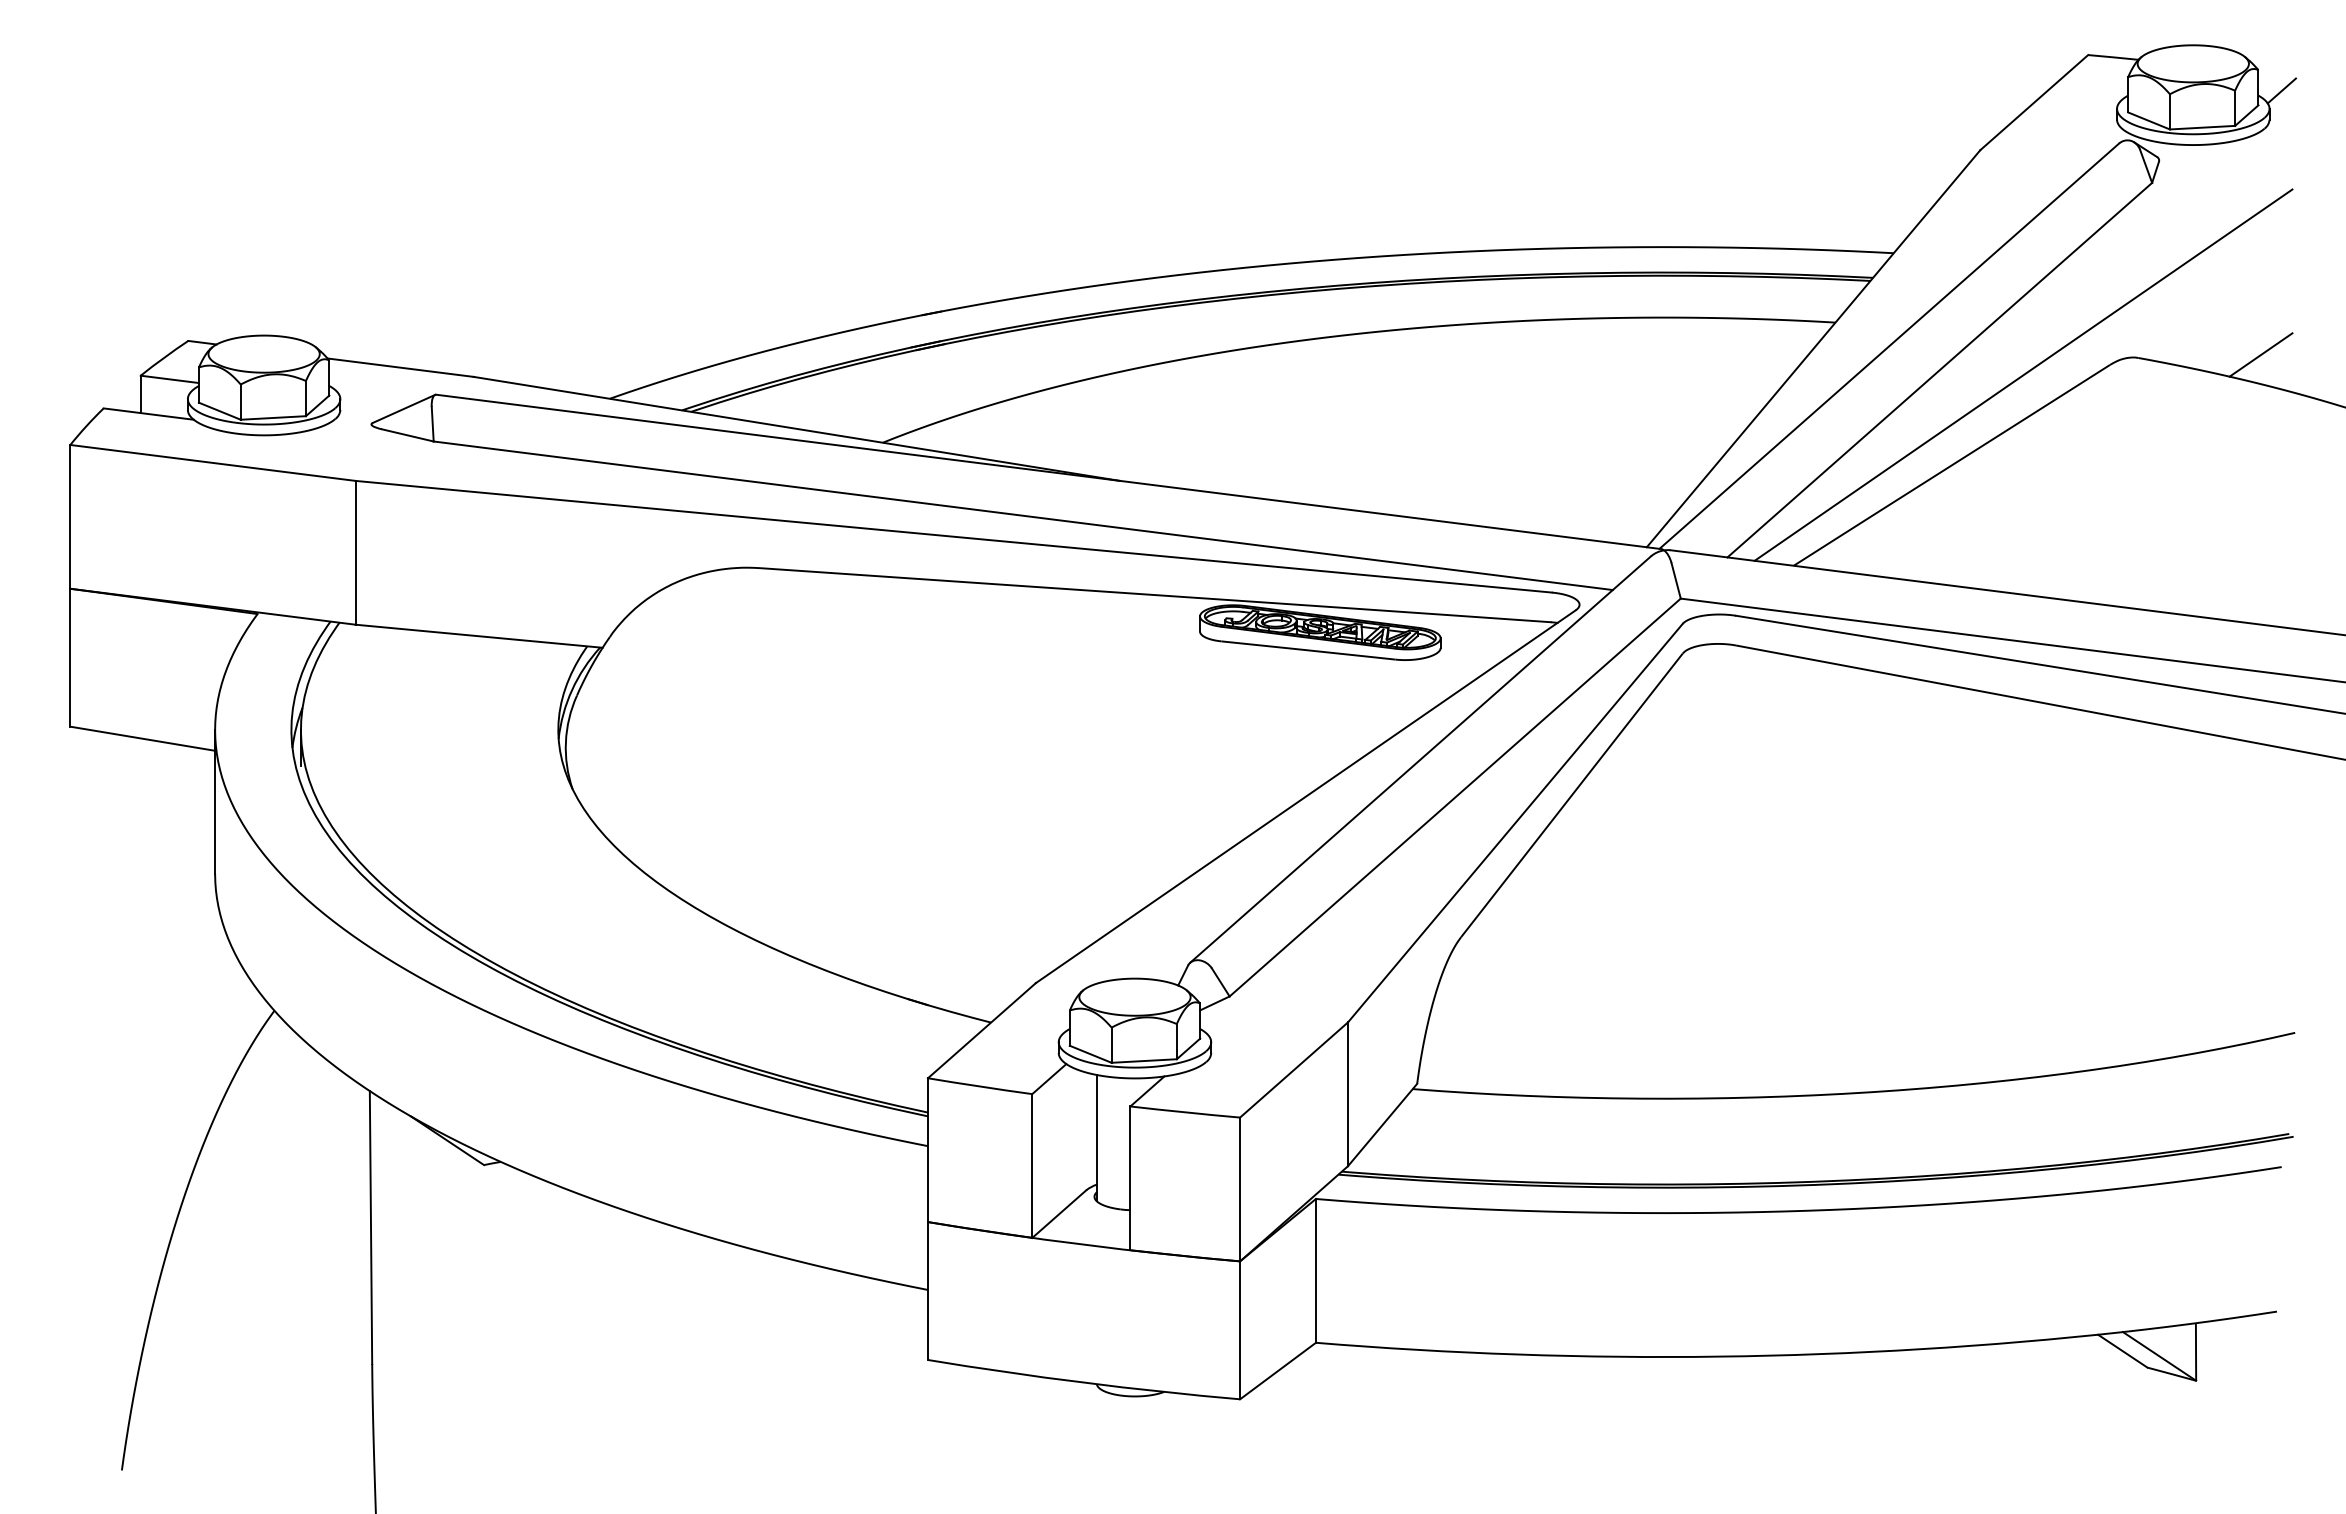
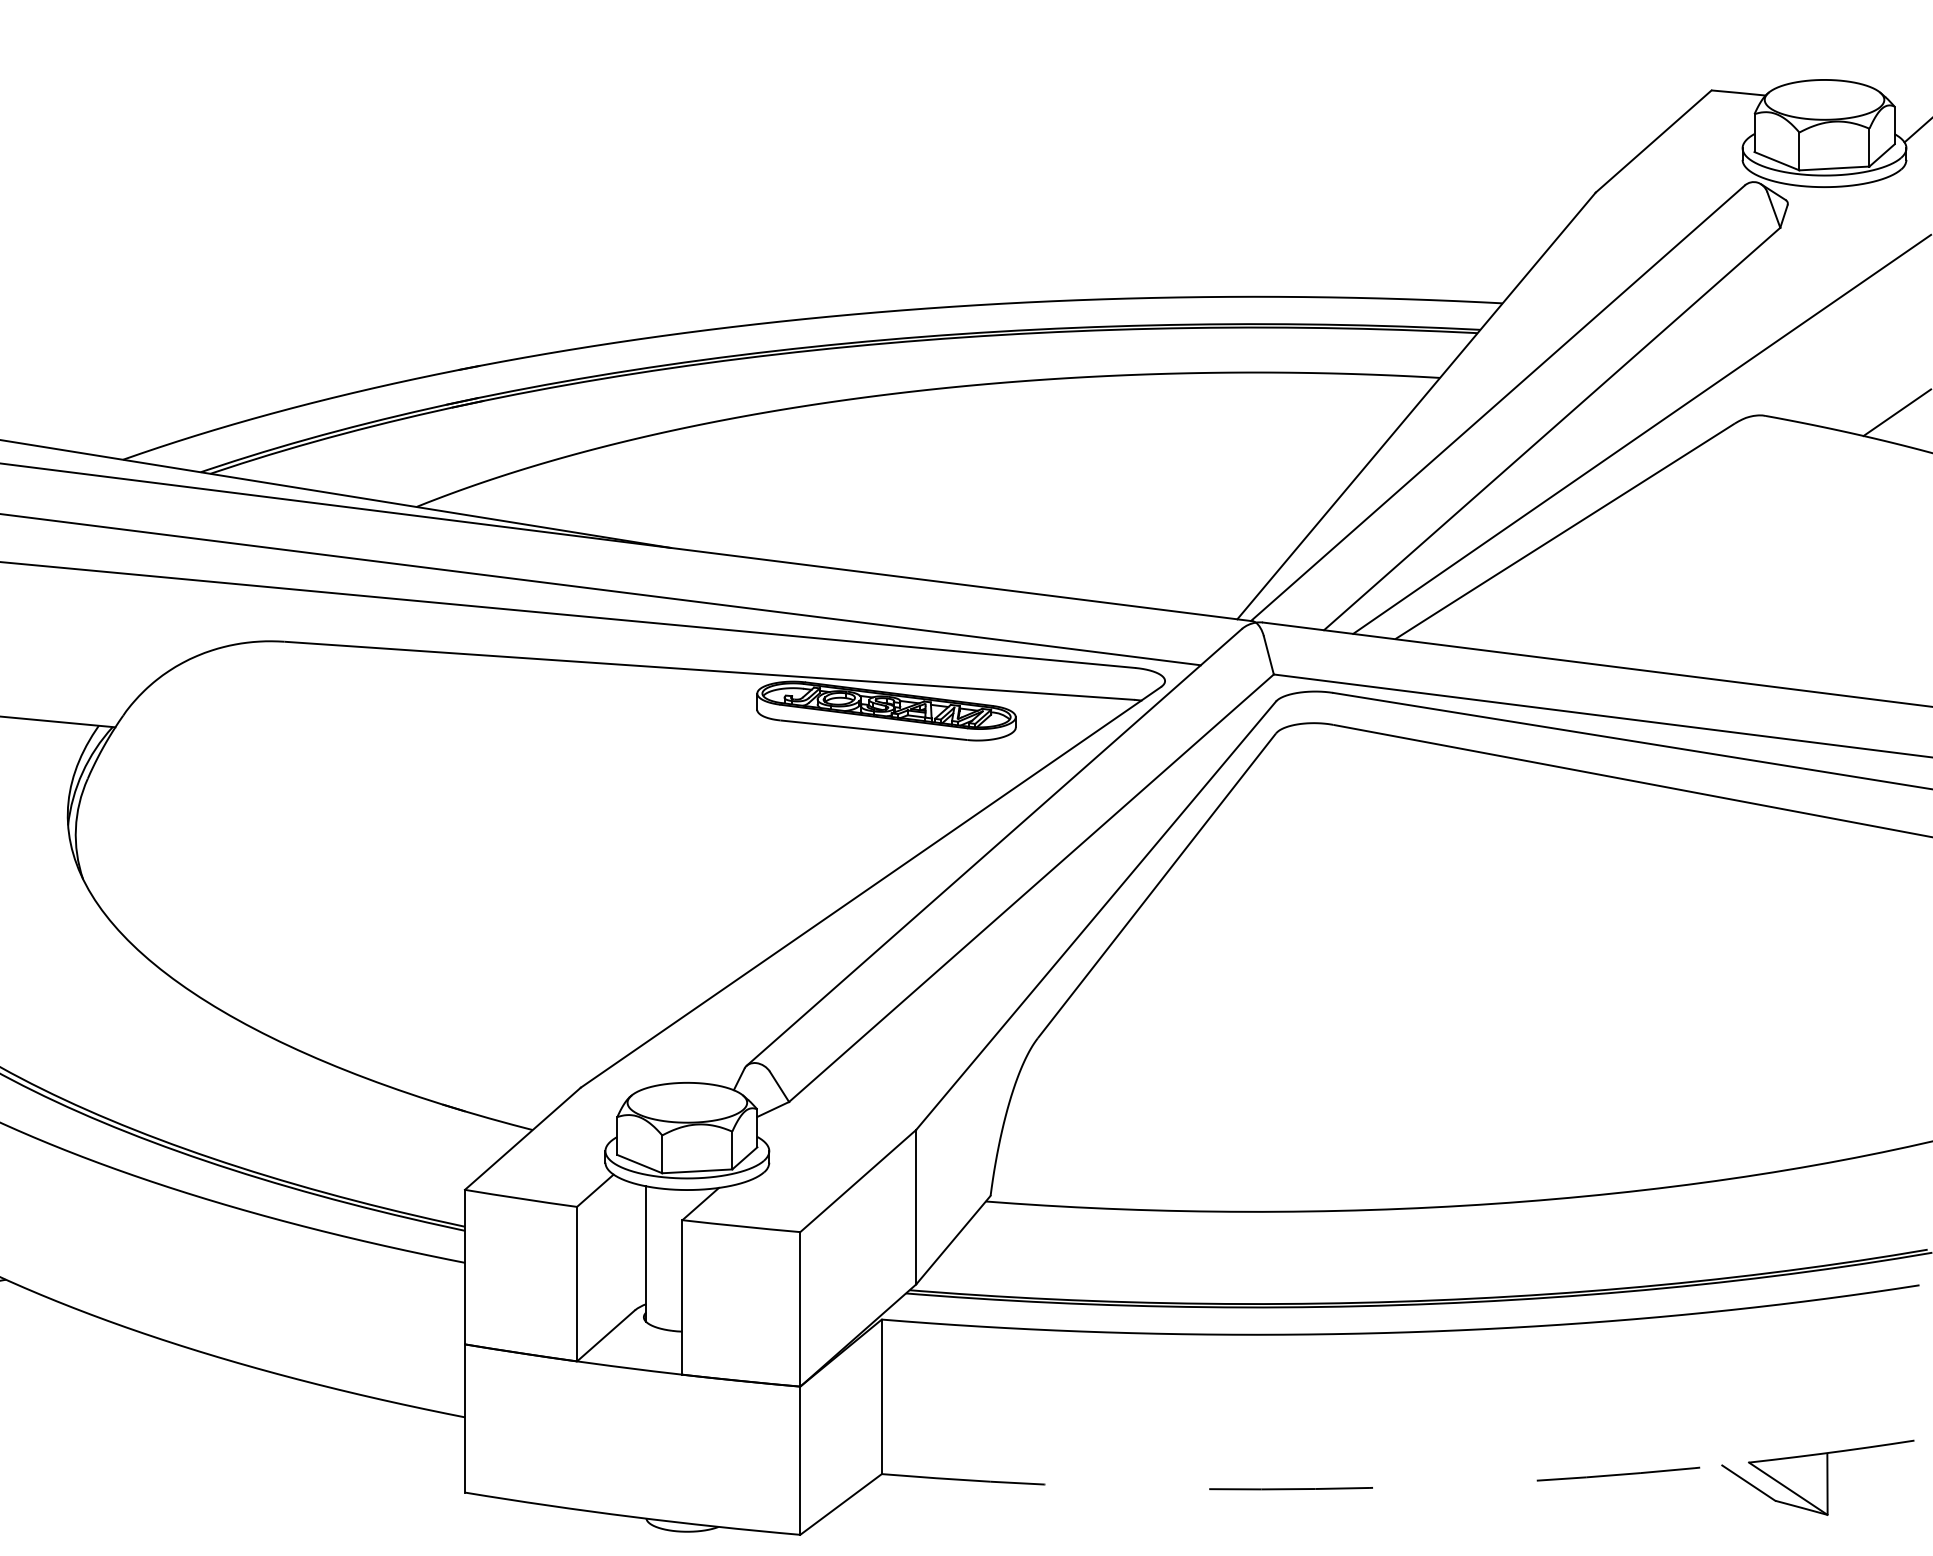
arc: (1719, 1356) -> (1315, 1488), solid -> dashed

